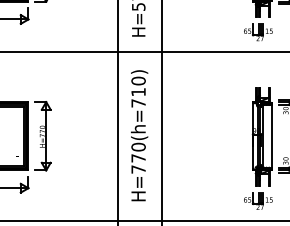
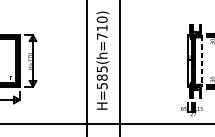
line: (271, 136) -> (201, 61), solid -> dashed
text: (138, 157) -> (102, 77), H=770(h=710) -> H=585(h=710)

